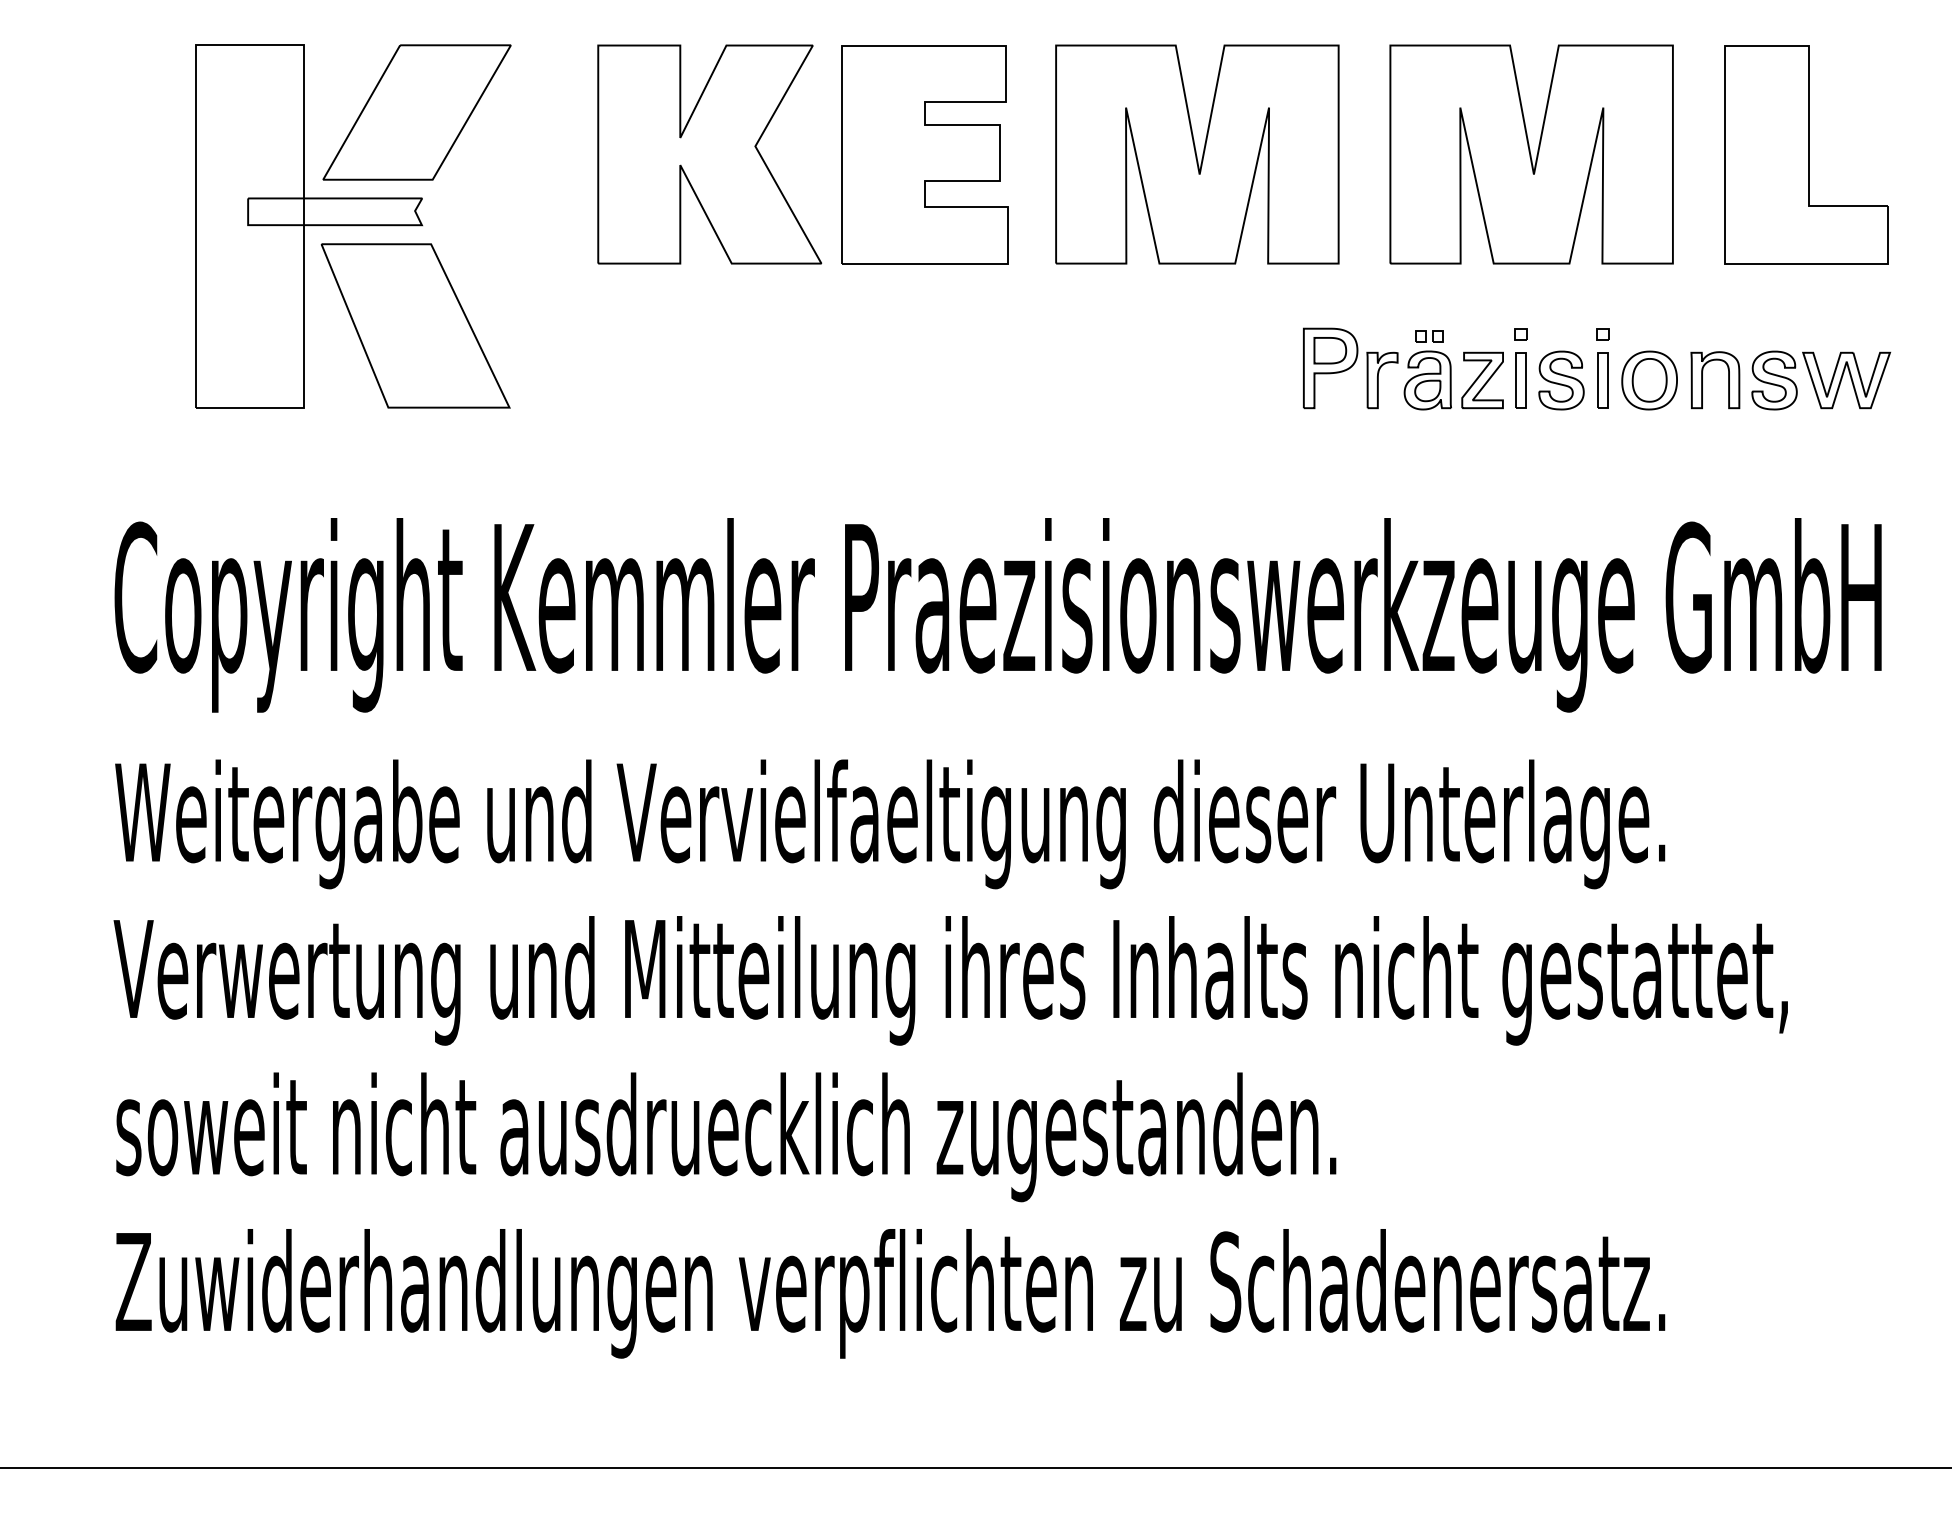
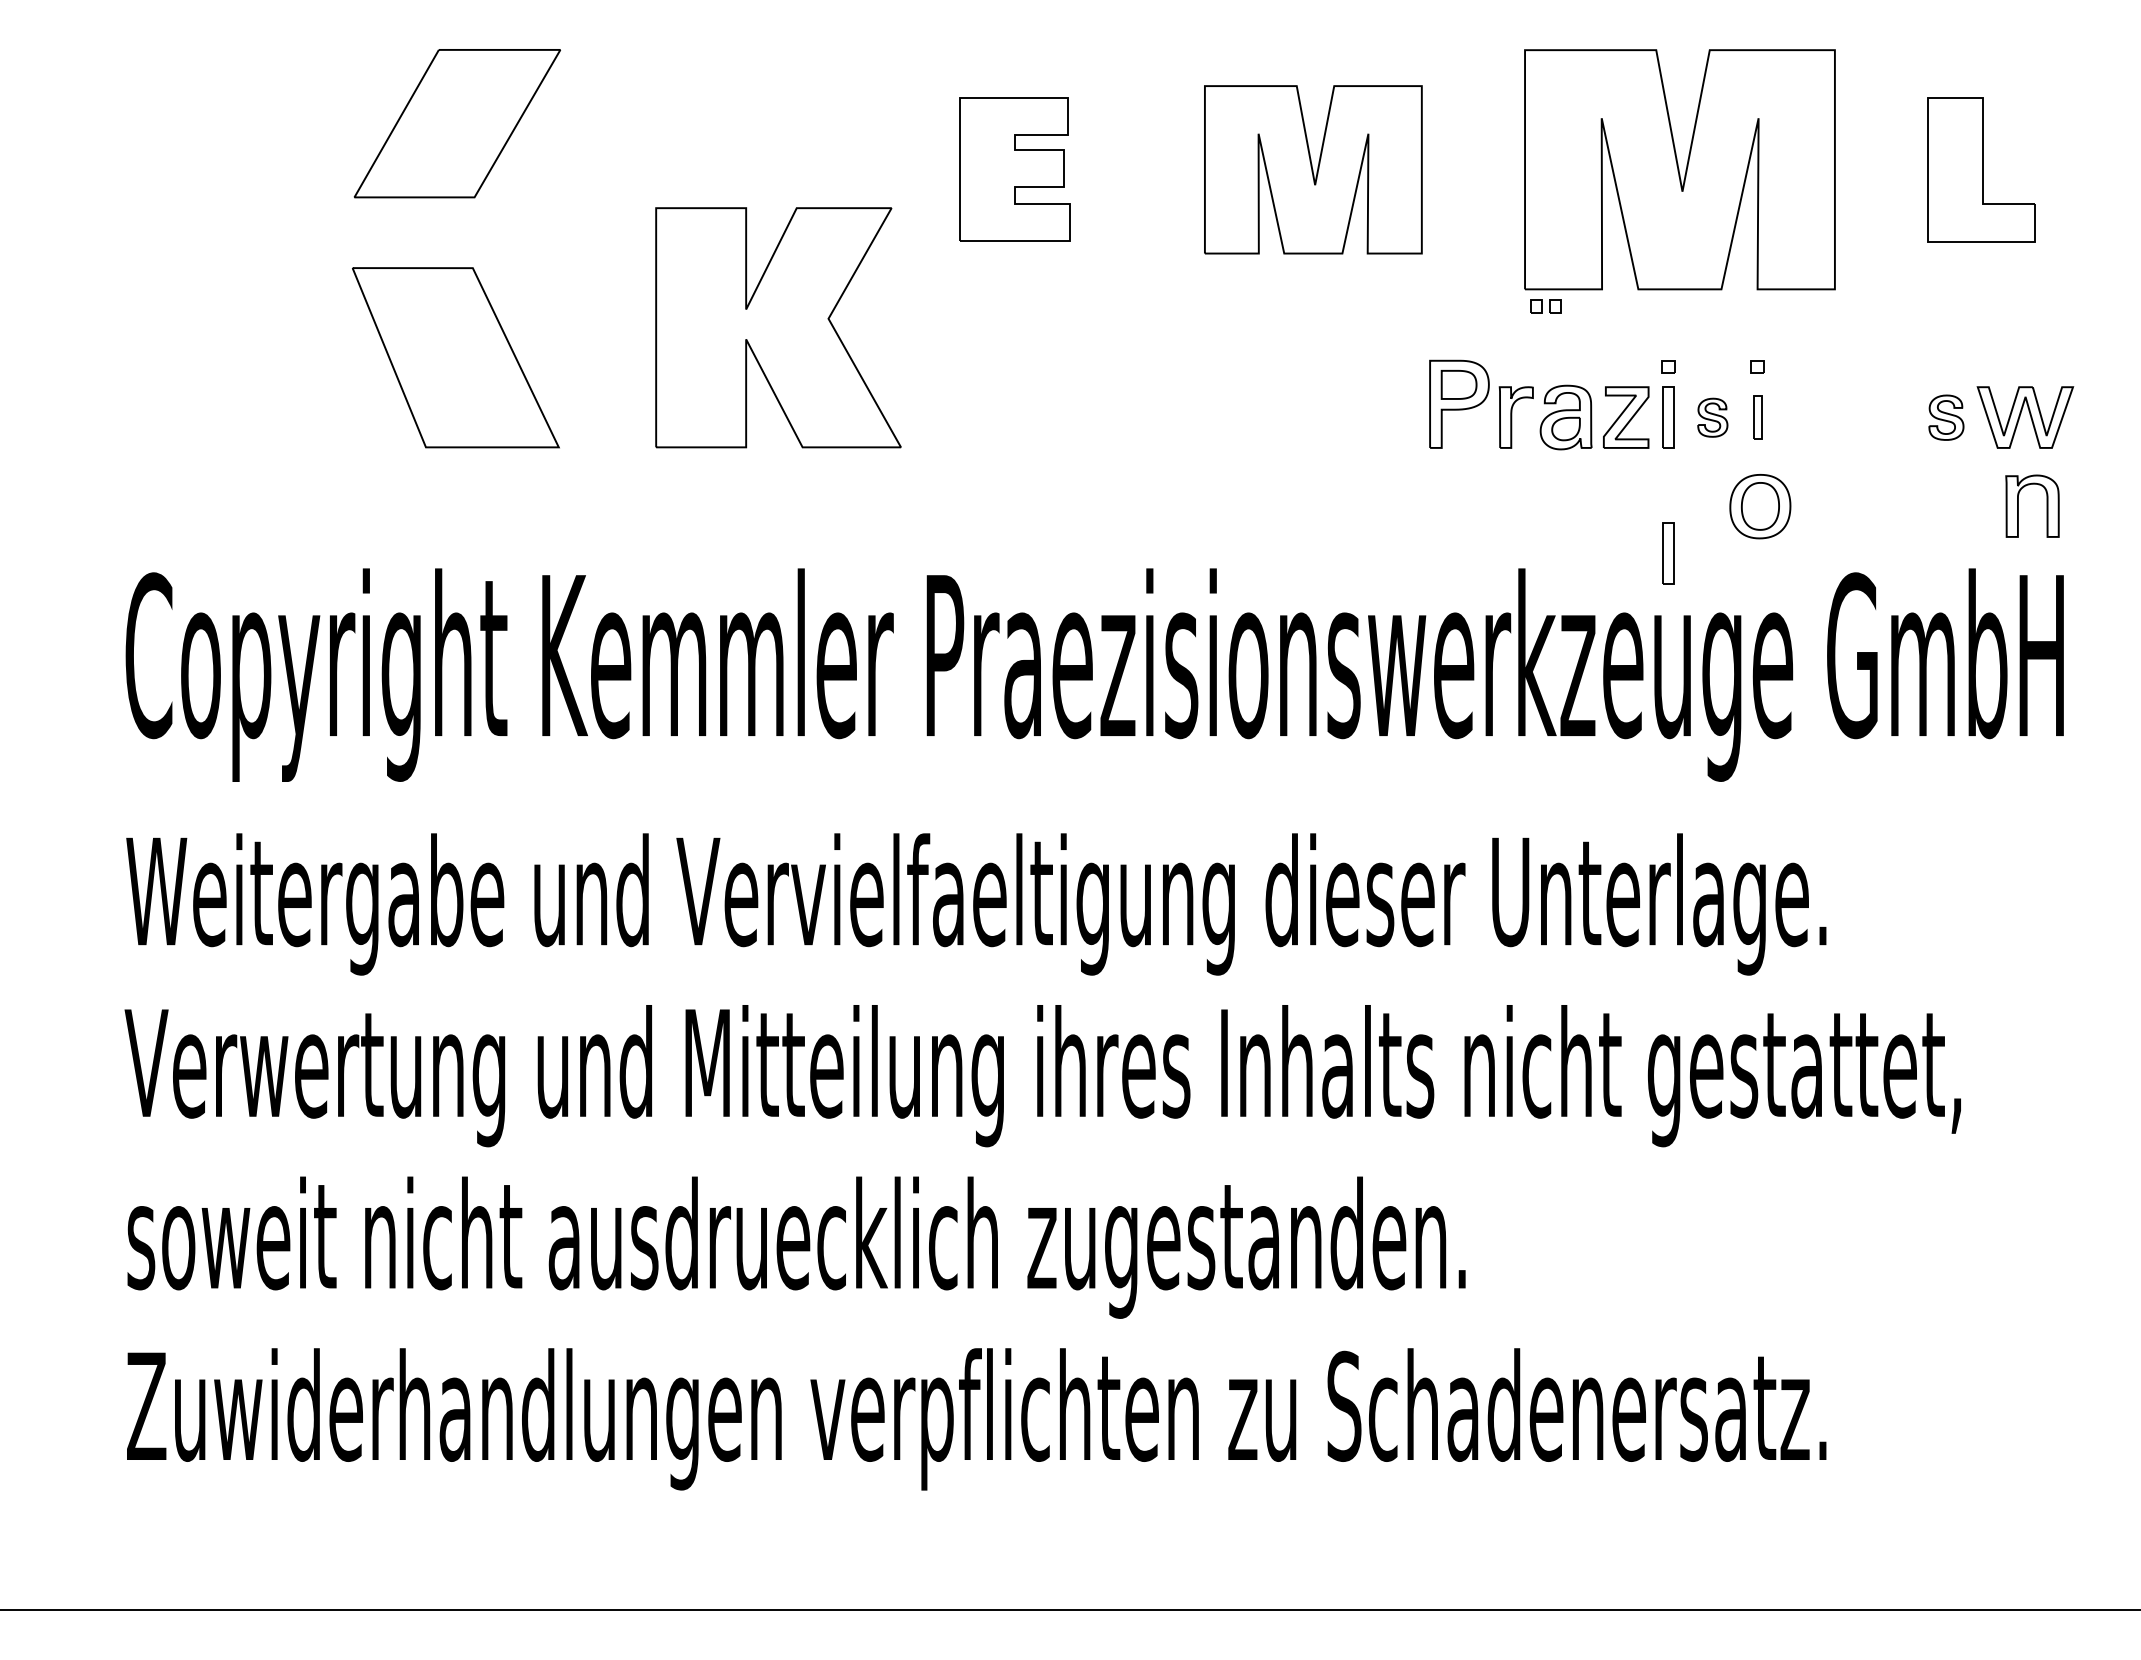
part: (709, 154) -> (778, 327), moved
part: (924, 154) -> (1014, 169), size x0.6
part: (1197, 154) -> (1313, 169), size x0.7
part: (1806, 154) -> (1981, 169), size x0.6
part: (308, 226) -> (338, 248), removed
part: (1429, 336) -> (1545, 306), moved
part: (1702, 379) -> (2018, 505), moved
part: (1561, 380) -> (1712, 417), size x0.6
part: (1602, 380) -> (1757, 417), size x0.7
part: (1649, 380) -> (1760, 506), moved
part: (1774, 380) -> (1946, 417), size x0.7
part: (1521, 504) -> (1668, 553), added

